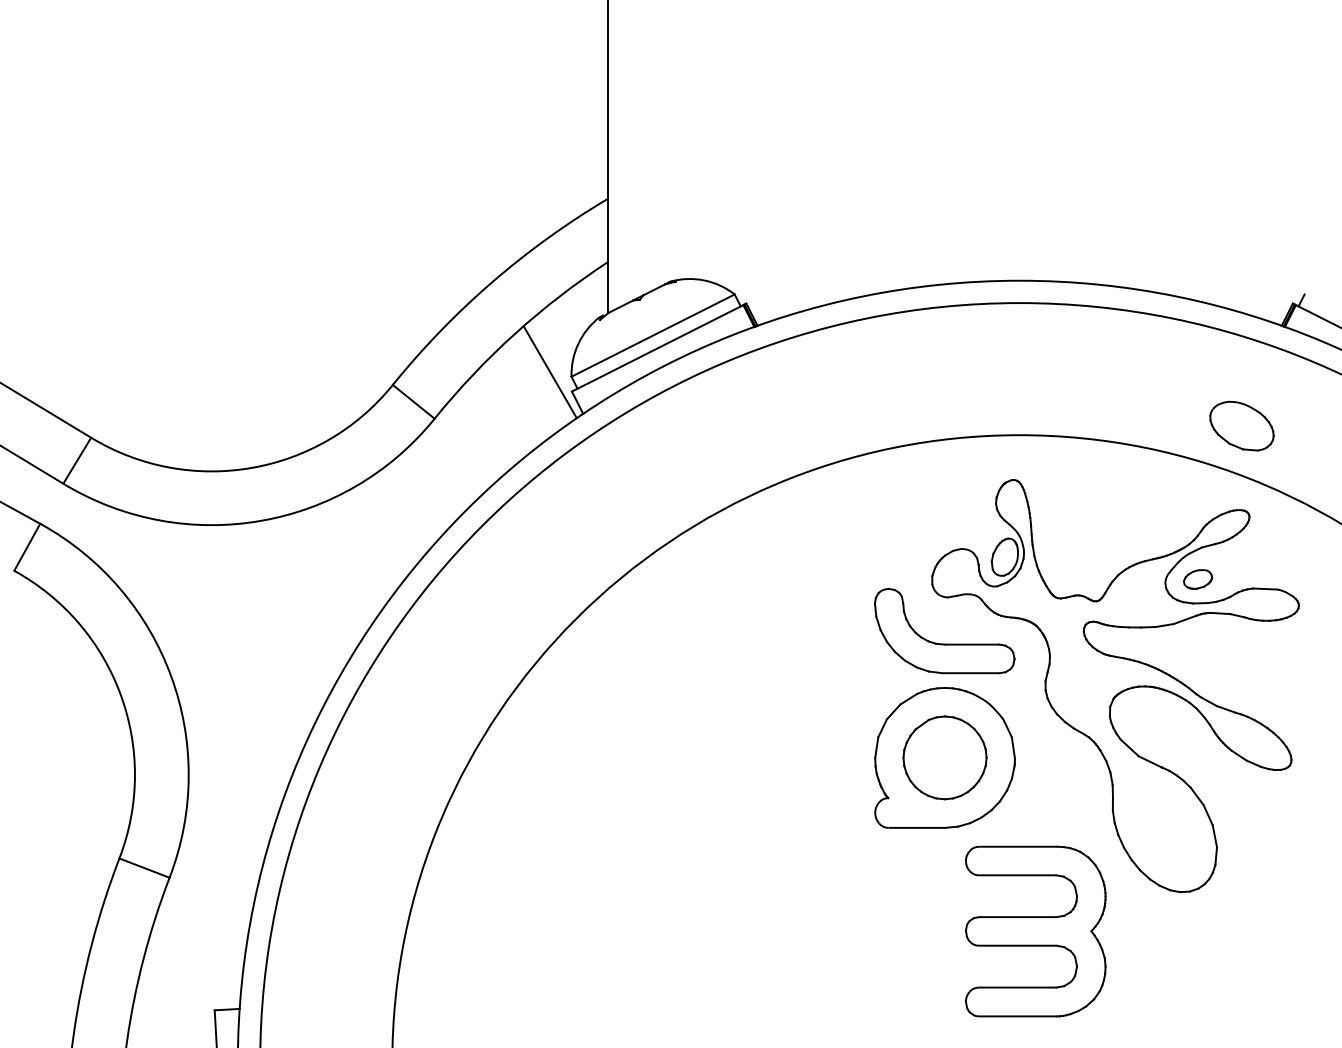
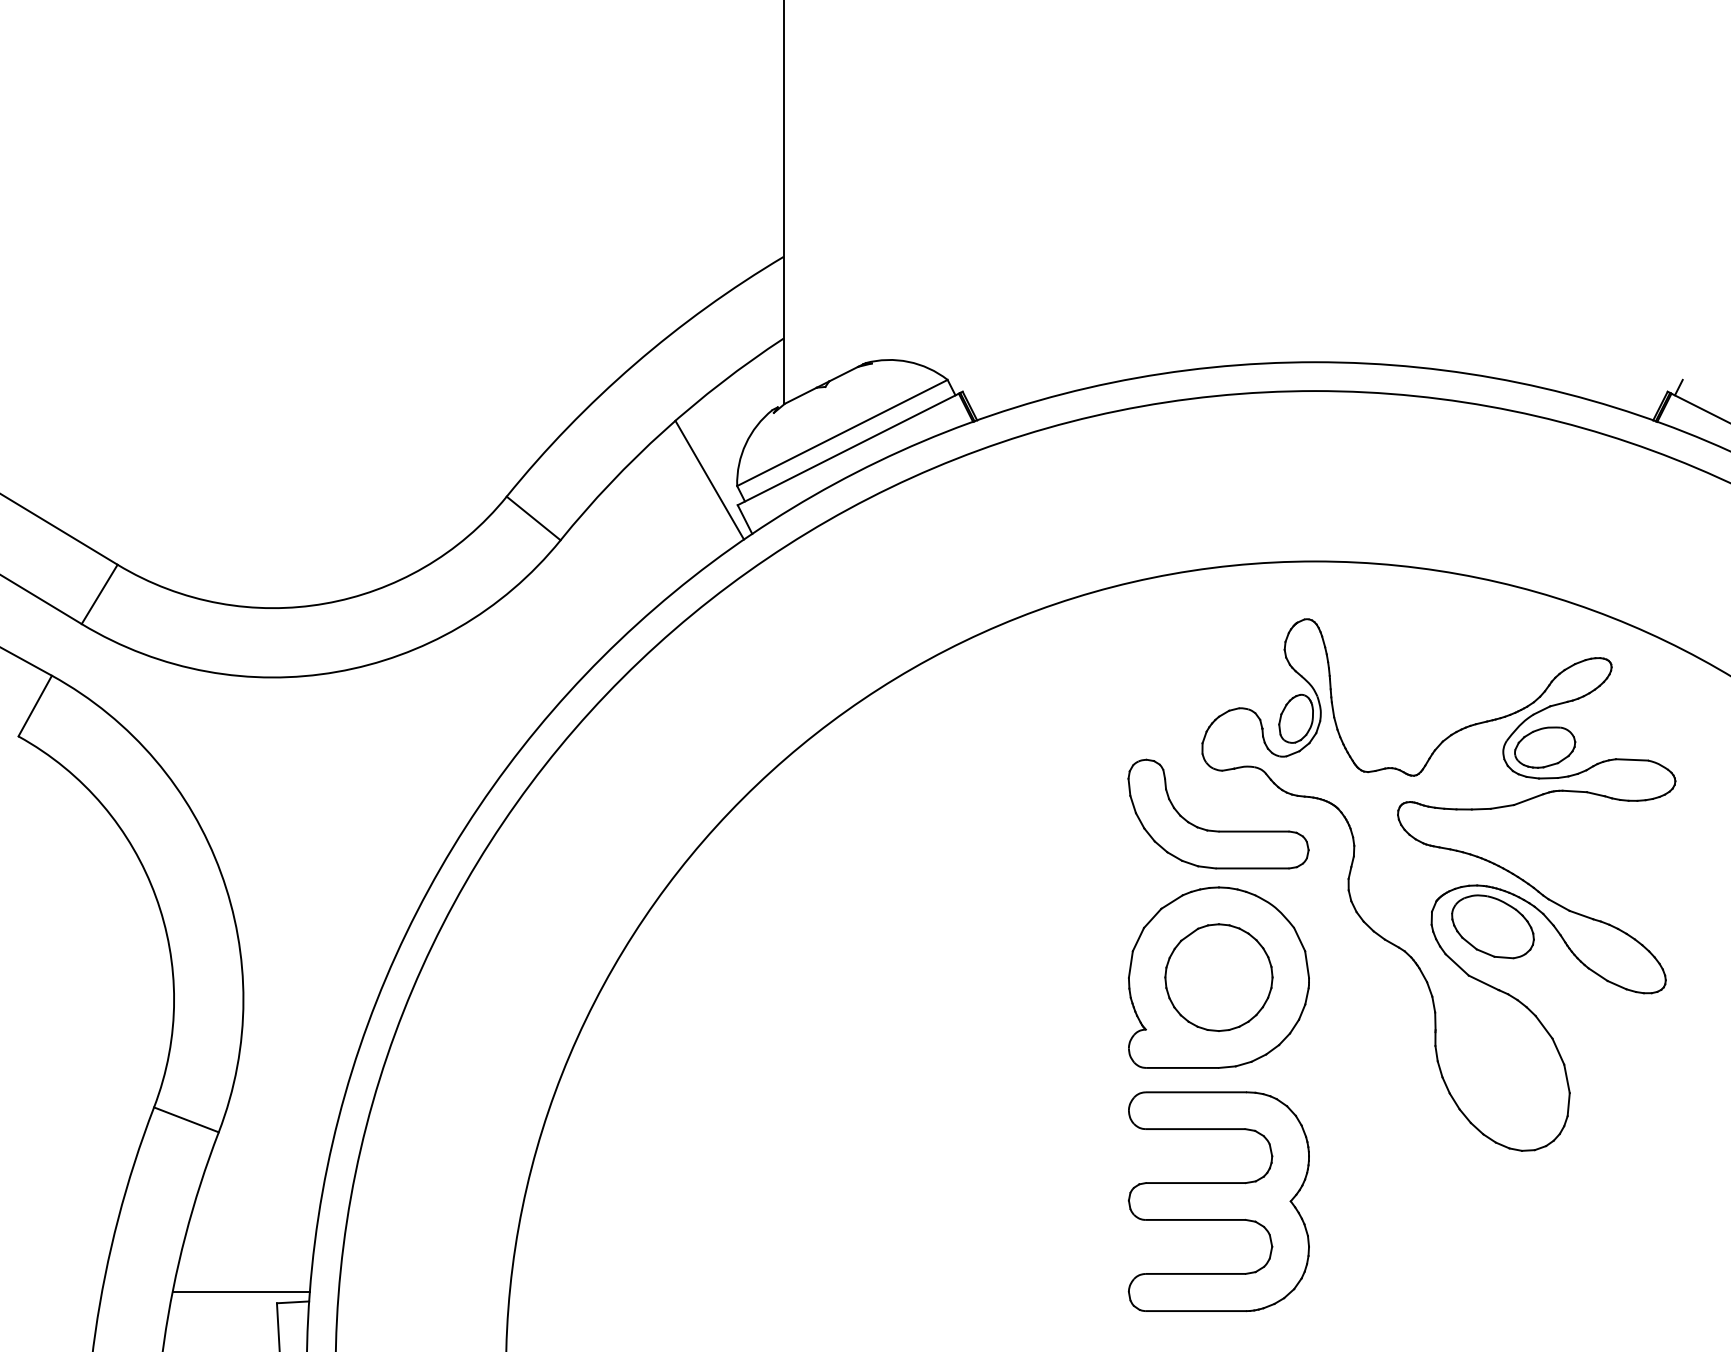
part: (1241, 425) -> (1492, 926), moved
part: (1198, 579) -> (1545, 747), size x1.67
part: (1035, 931) -> (1218, 1201), moved
line: (186, 1001) -> (240, 1291), added

